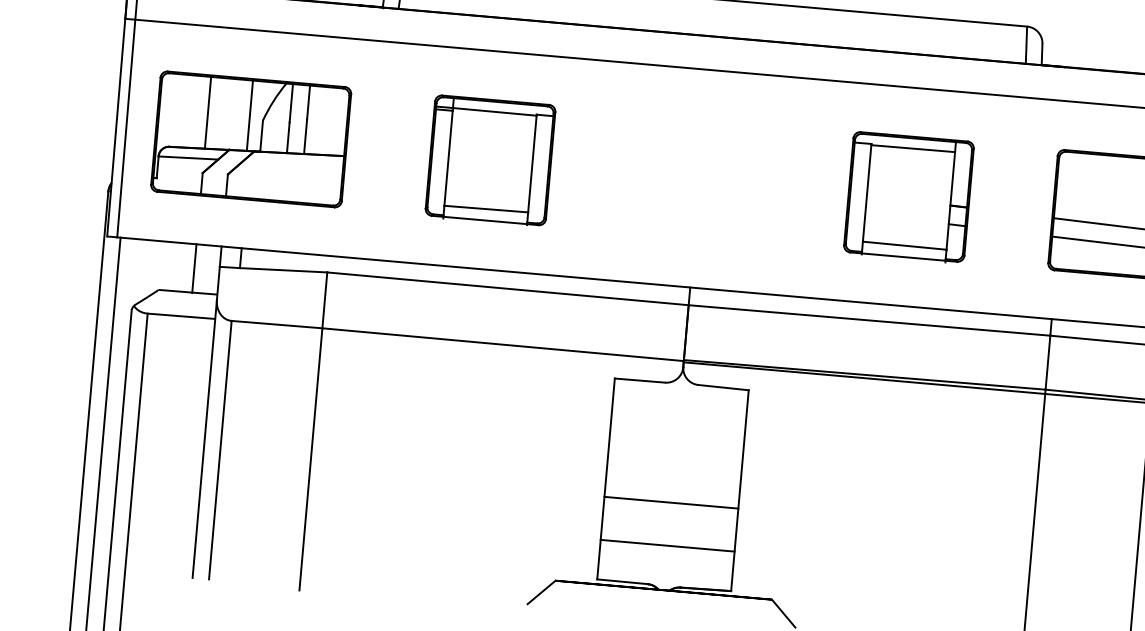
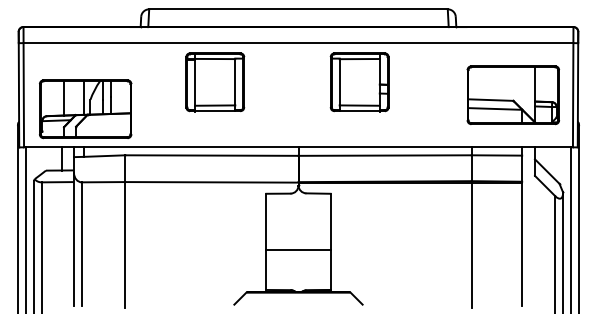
part: (250, 139) -> (85, 109), moved
part: (490, 160) -> (215, 82), moved
part: (908, 197) -> (359, 82), moved
line: (667, 546) -> (298, 271), removed

